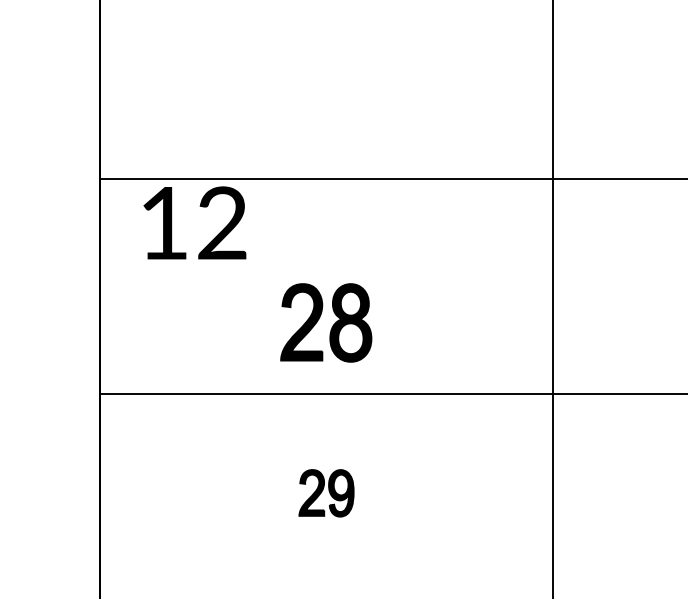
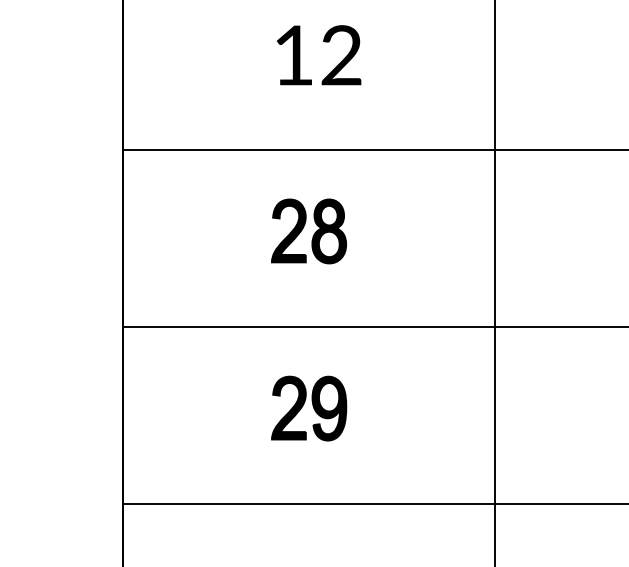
text: (195, 223) -> (319, 55), moved
part: (325, 322) -> (308, 231), moved
part: (326, 493) -> (309, 408), size x1.67

